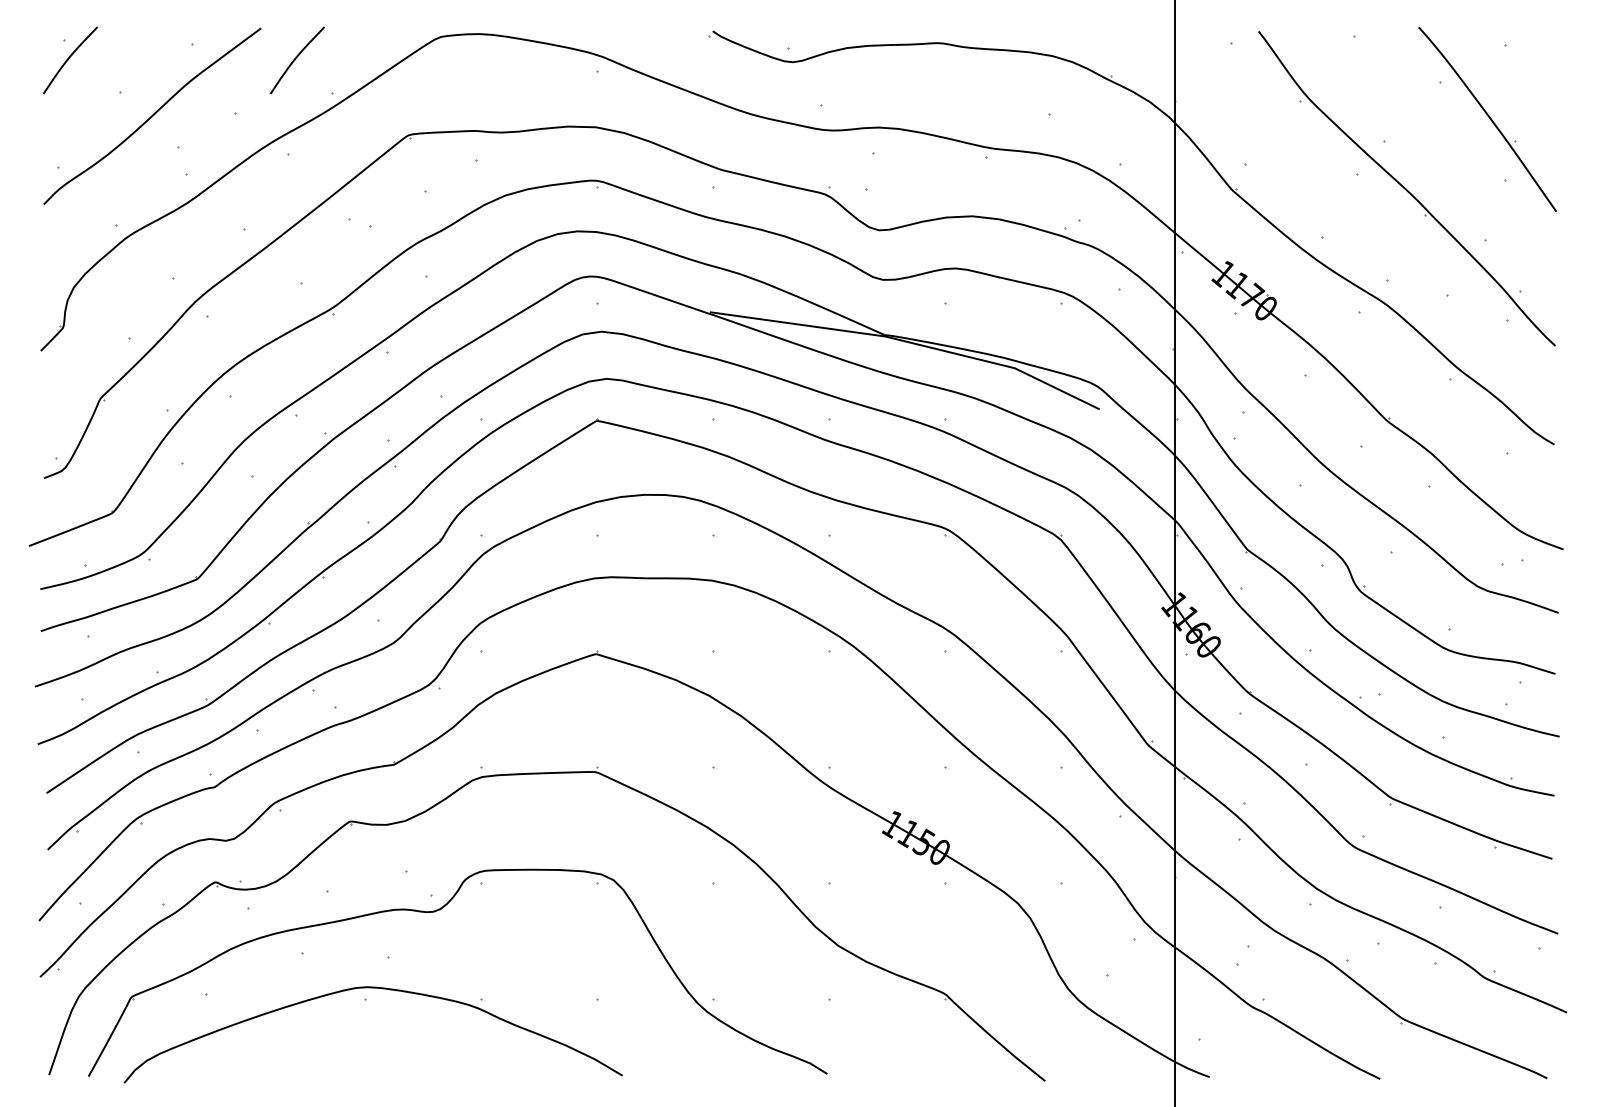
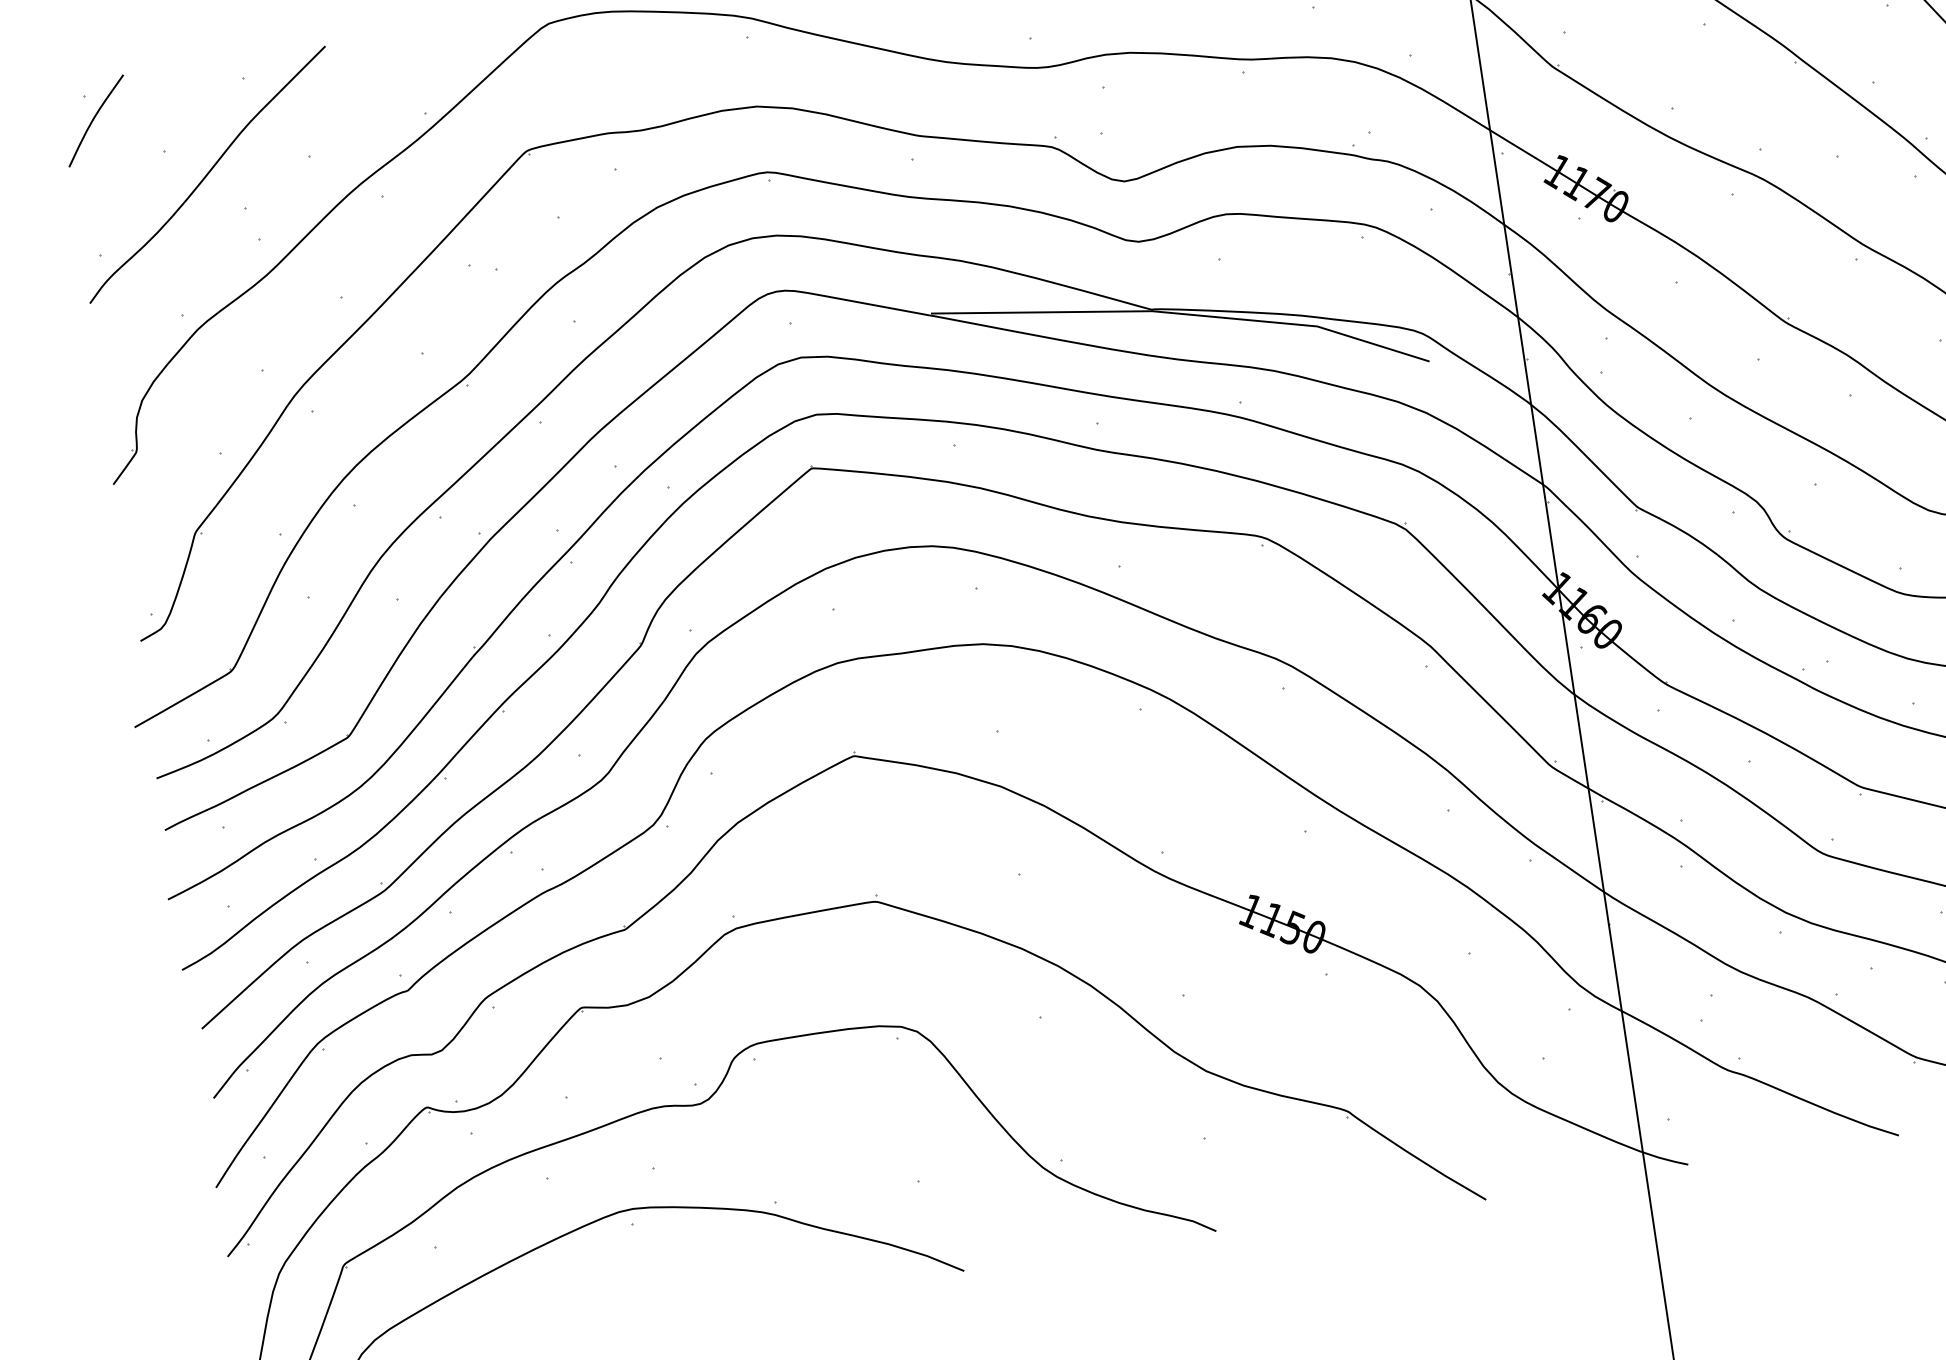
curve: (295, 60) -> (373, 79), removed

